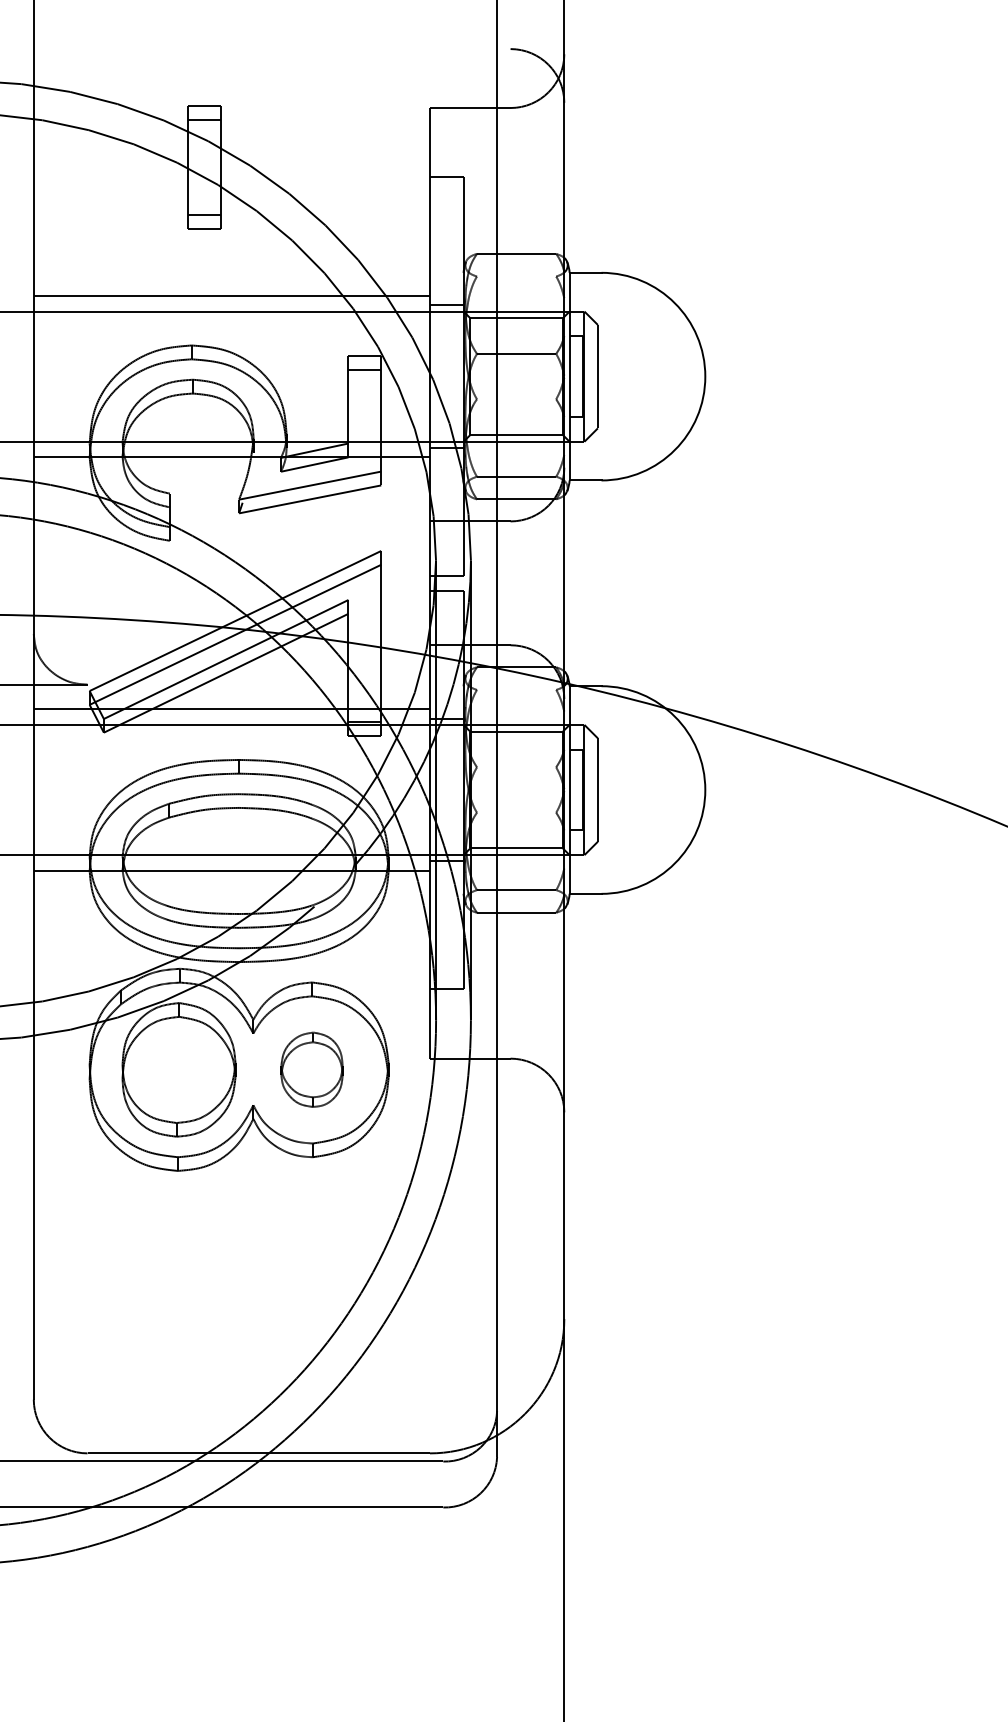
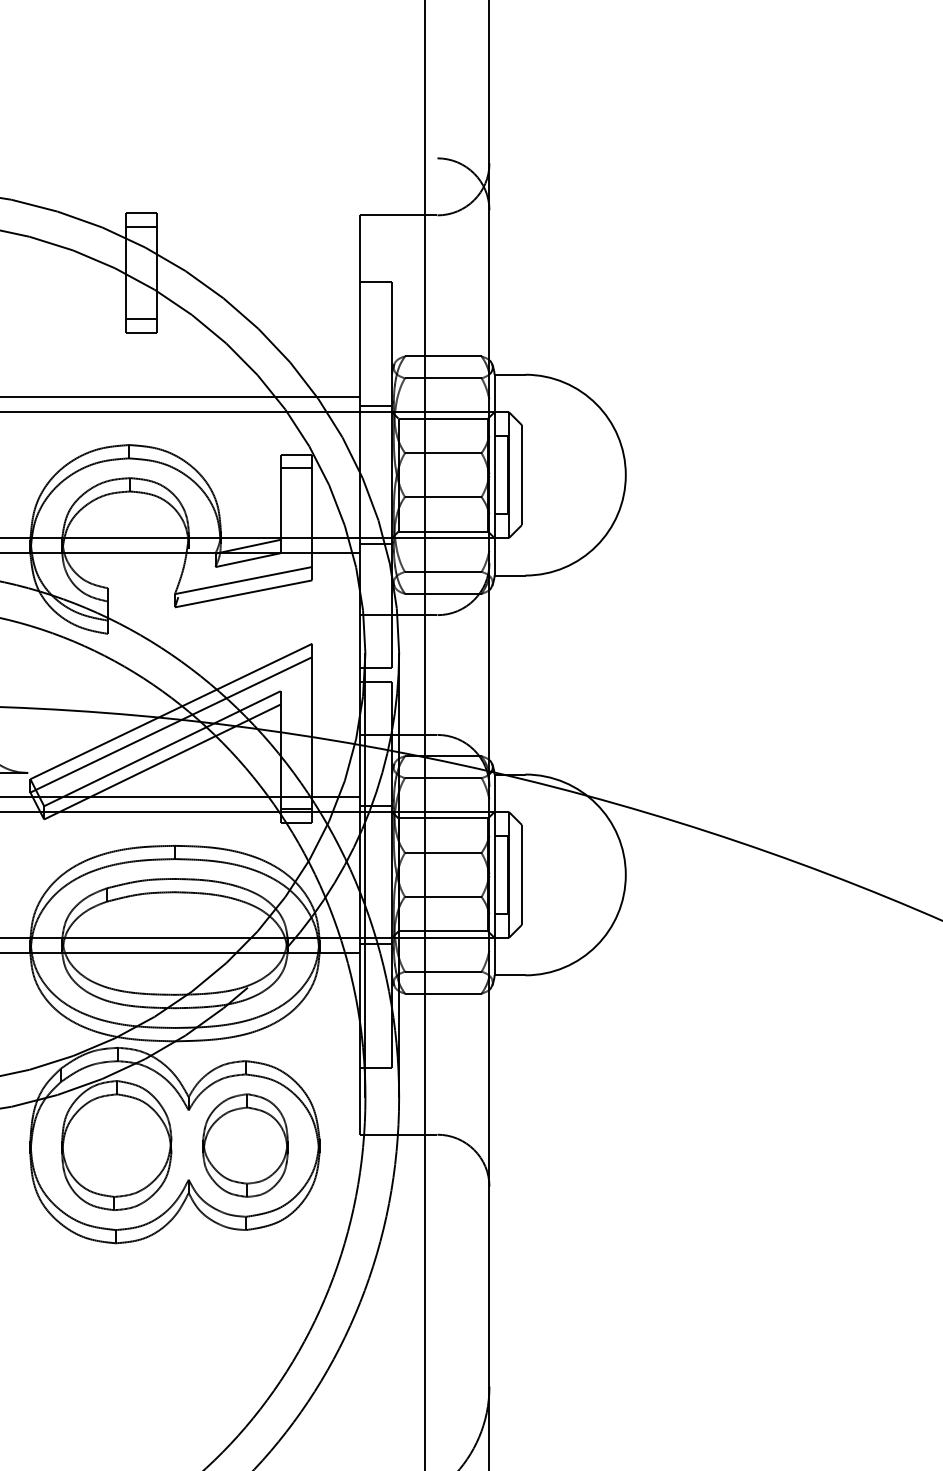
line: (516, 276) -> (443, 378), added
line: (516, 399) -> (443, 497), added
line: (516, 689) -> (443, 777), added
line: (516, 767) -> (443, 853), added
line: (516, 812) -> (443, 896), added
part: (311, 1069) -> (244, 1145), size x1.43

